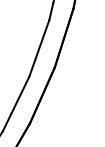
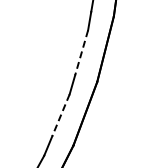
line: (42, 40) -> (81, 53), solid -> dashed
line: (19, 95) -> (60, 115), solid -> dashed

